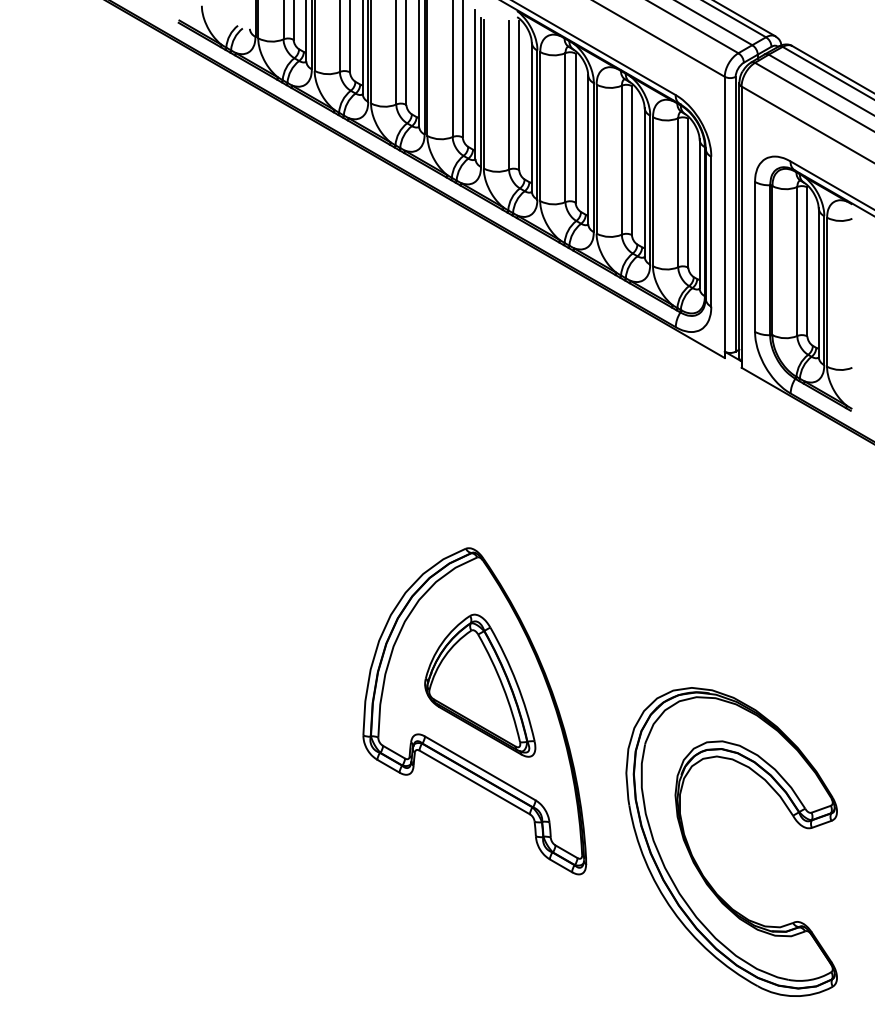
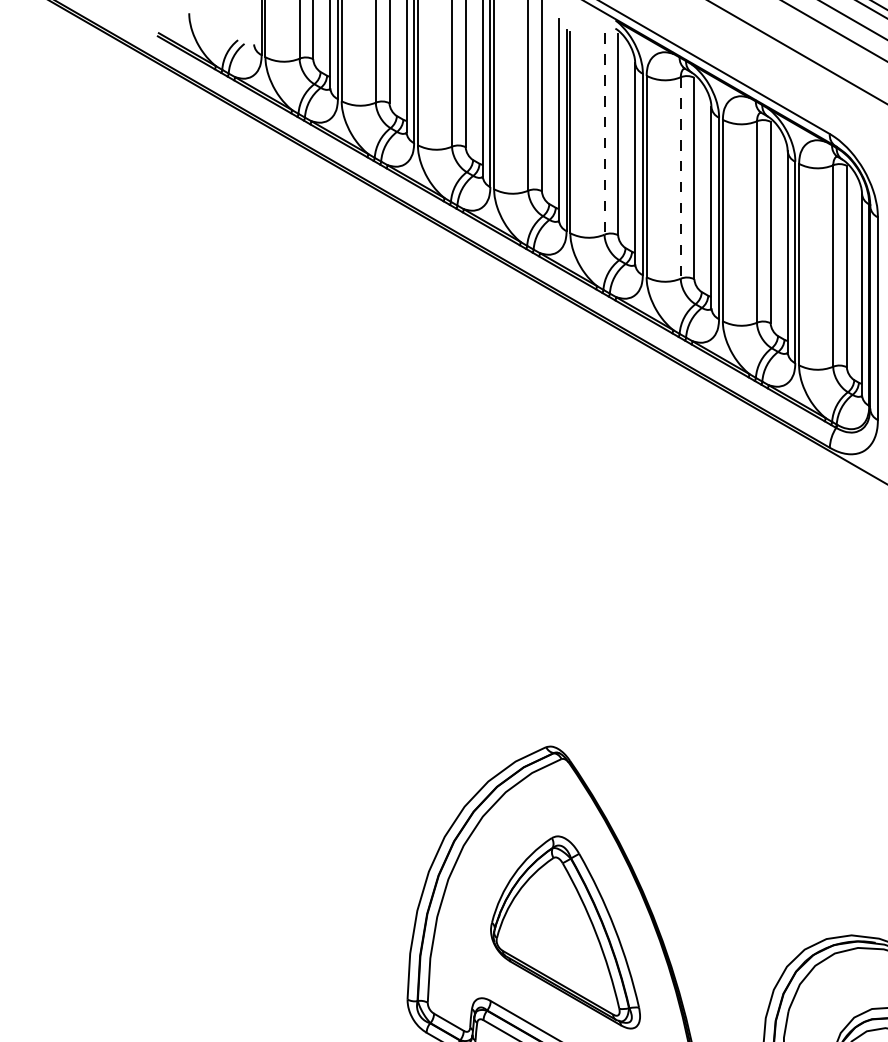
line: (509, 95) -> (605, 134), solid -> dashed
line: (565, 127) -> (680, 177), solid -> dashed

